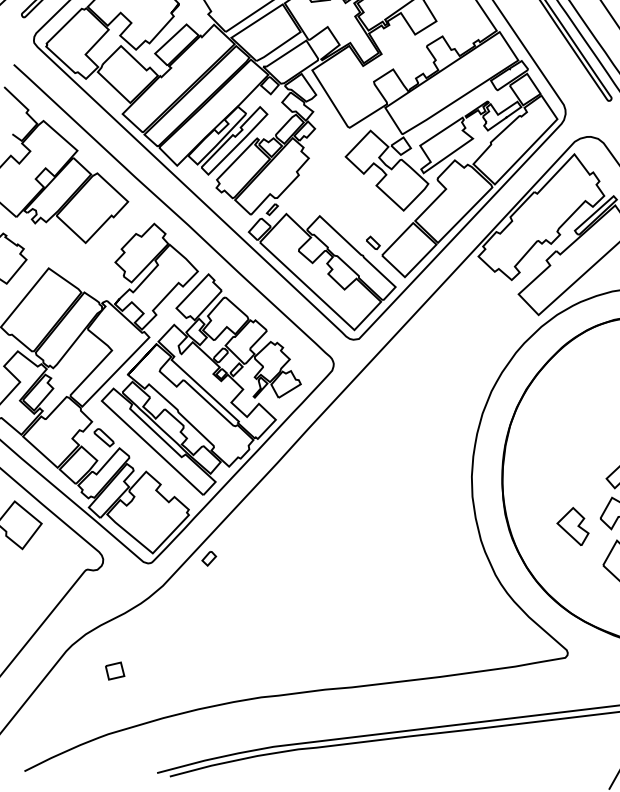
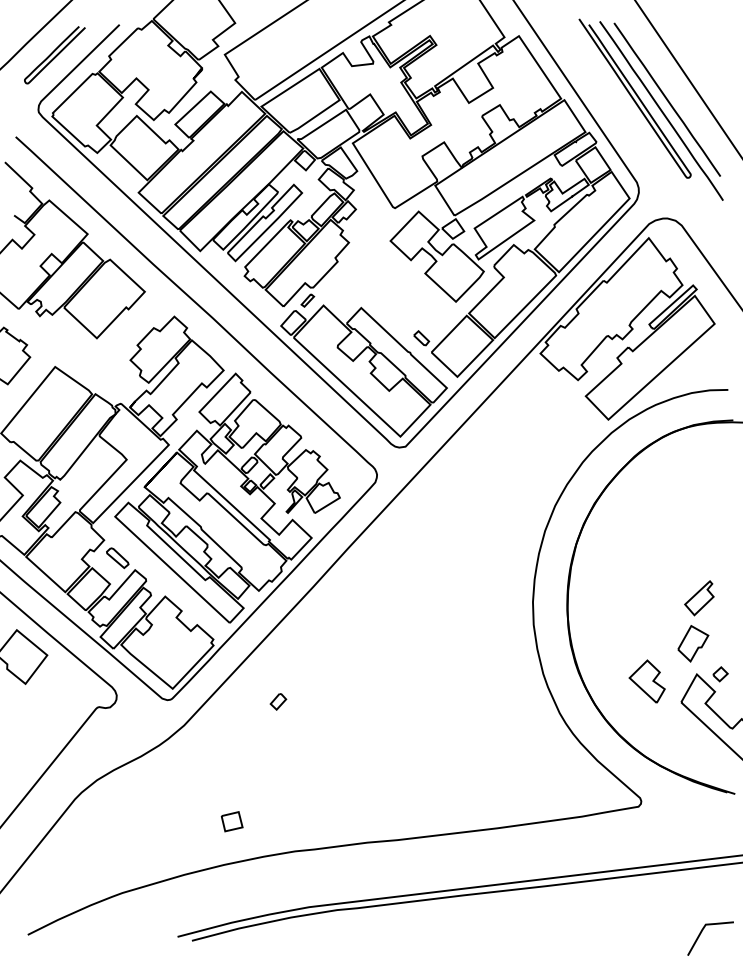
part: (572, 526) -> (646, 681), moved
part: (209, 558) -> (278, 701), moved
part: (114, 670) -> (231, 821), moved

